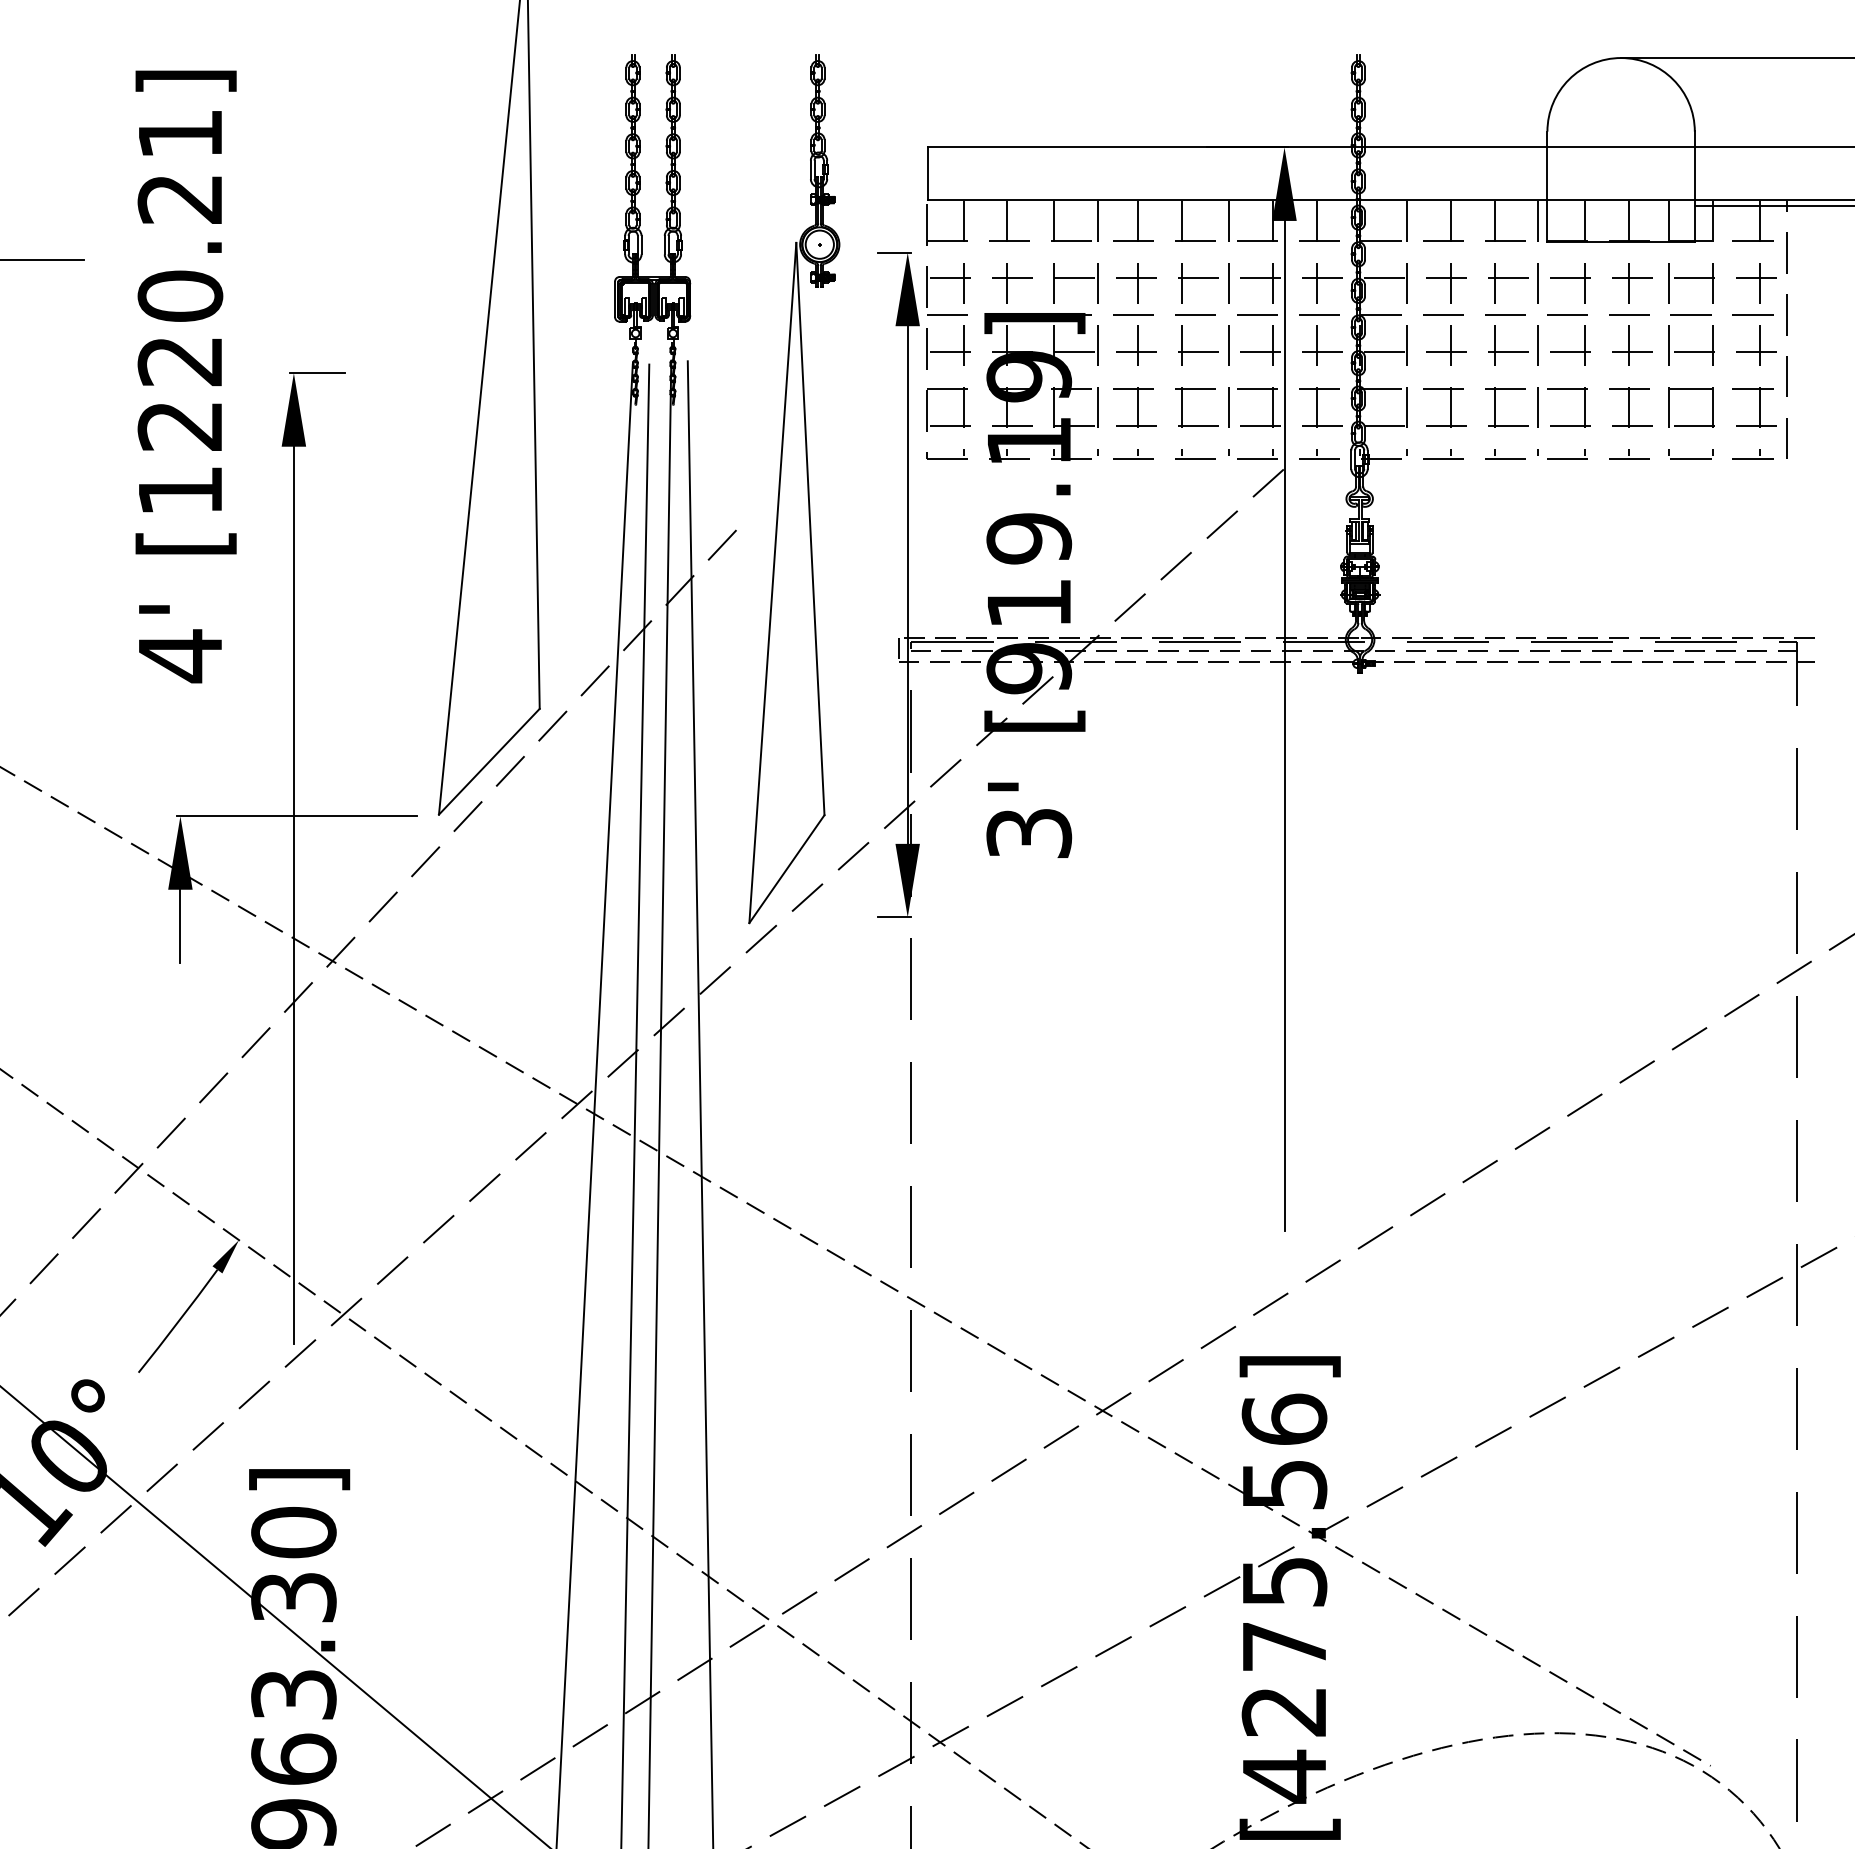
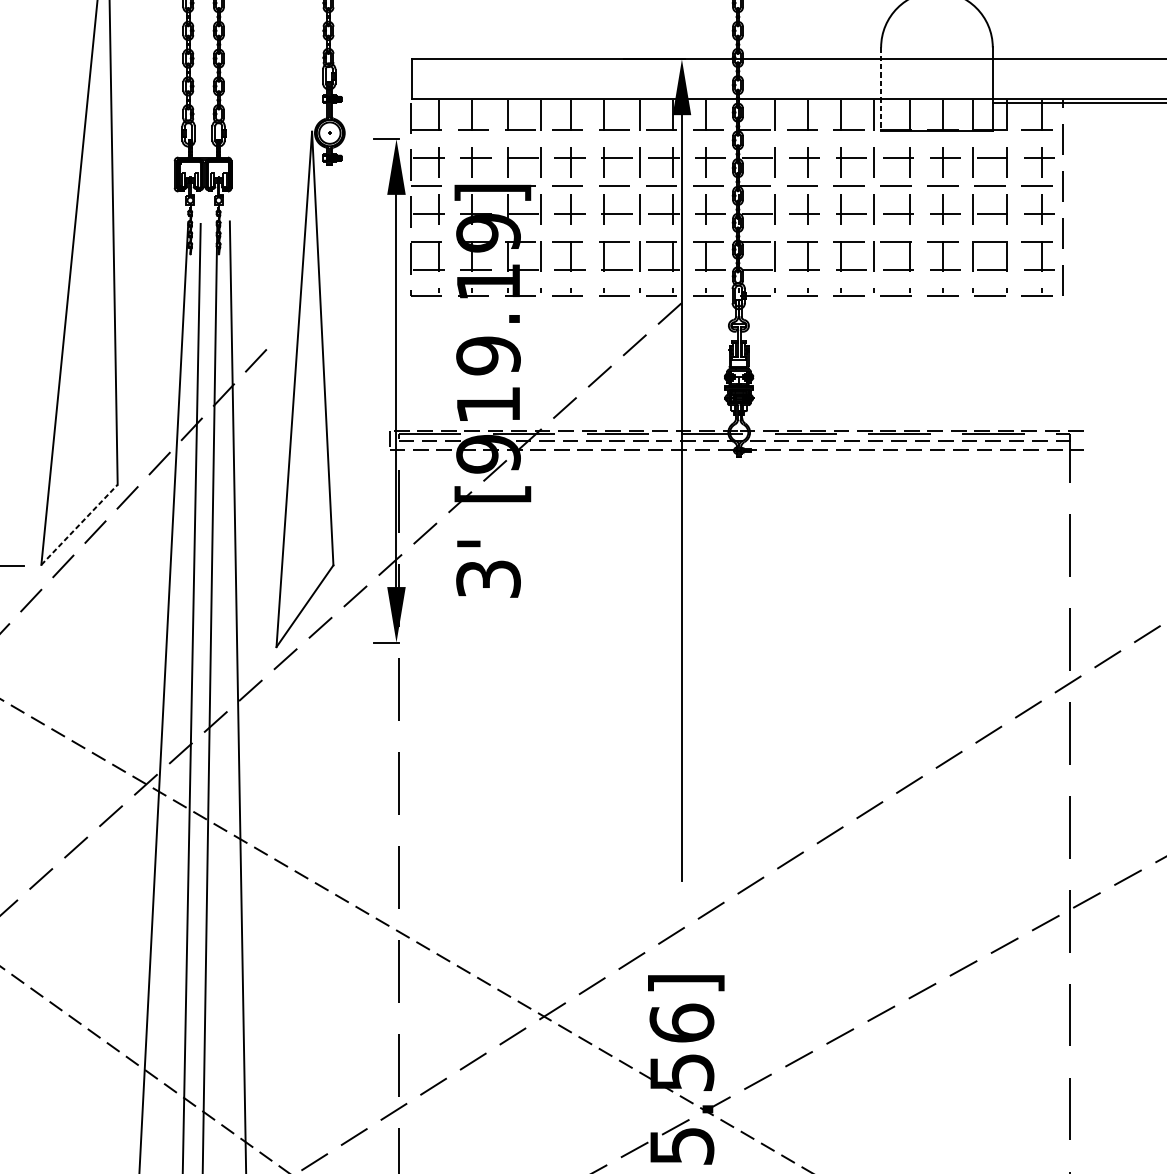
line: (1547, 187) -> (881, 89), solid -> dashed
line: (489, 761) -> (79, 524), solid -> dashed

